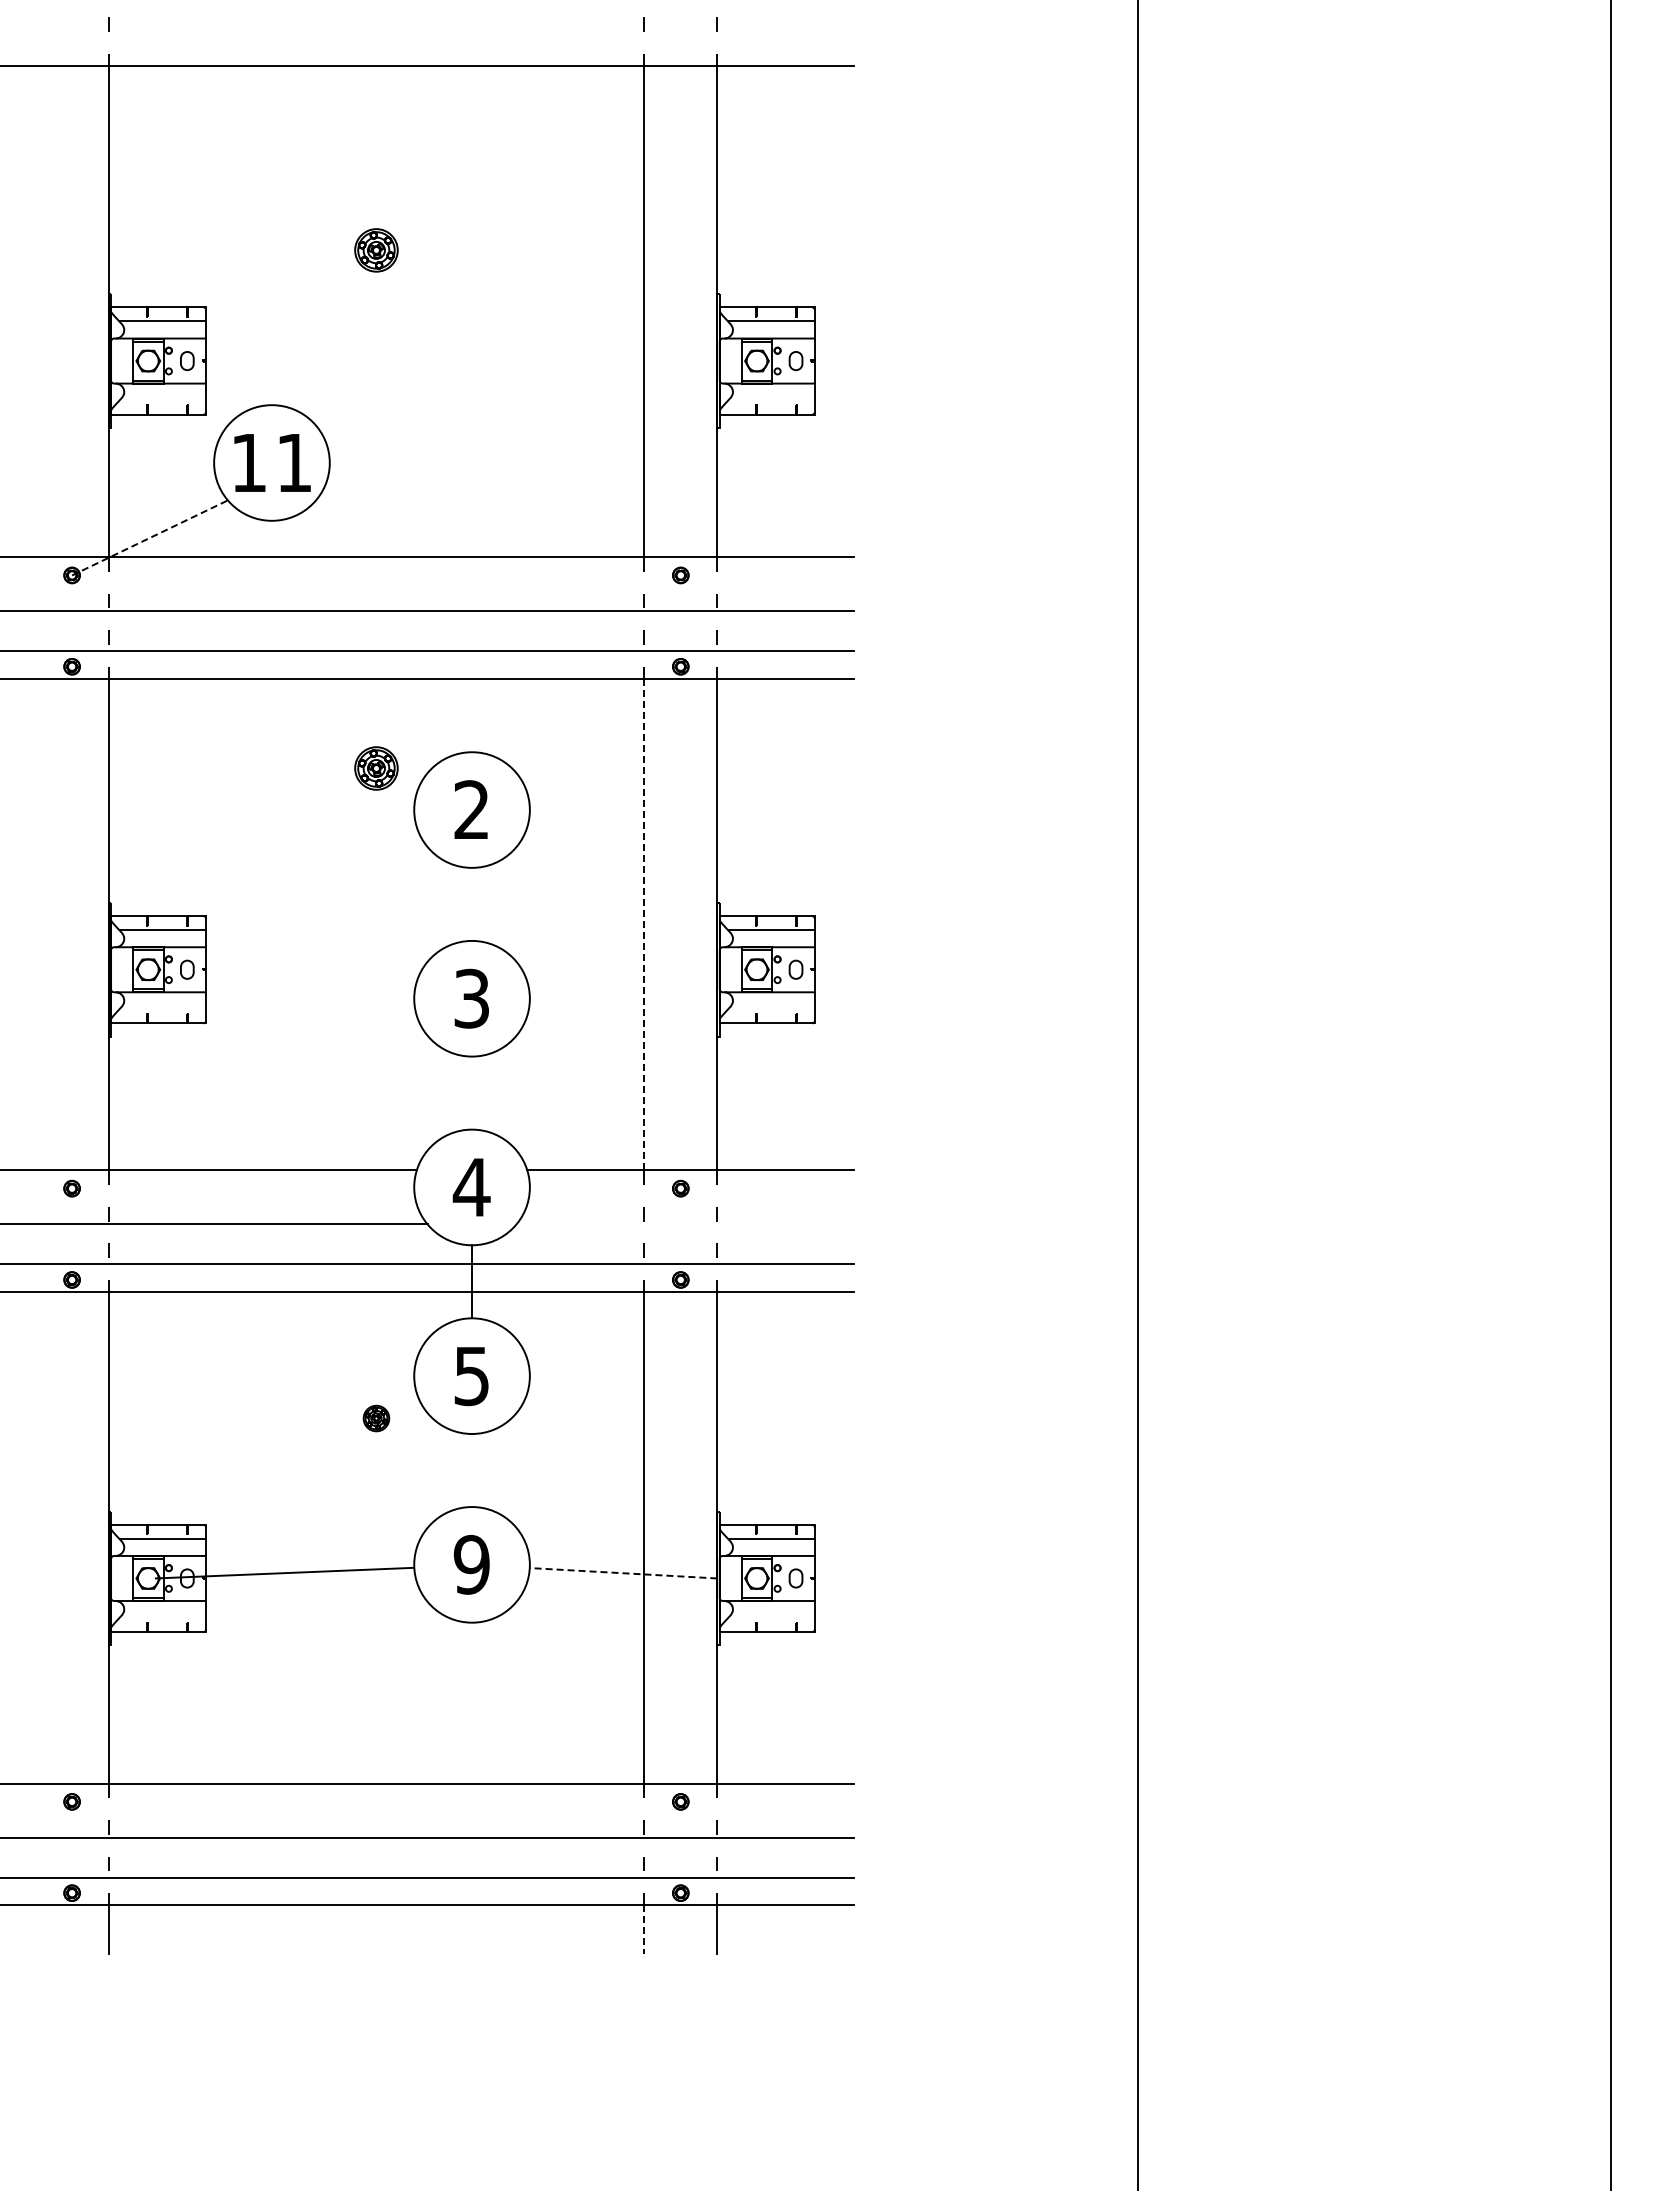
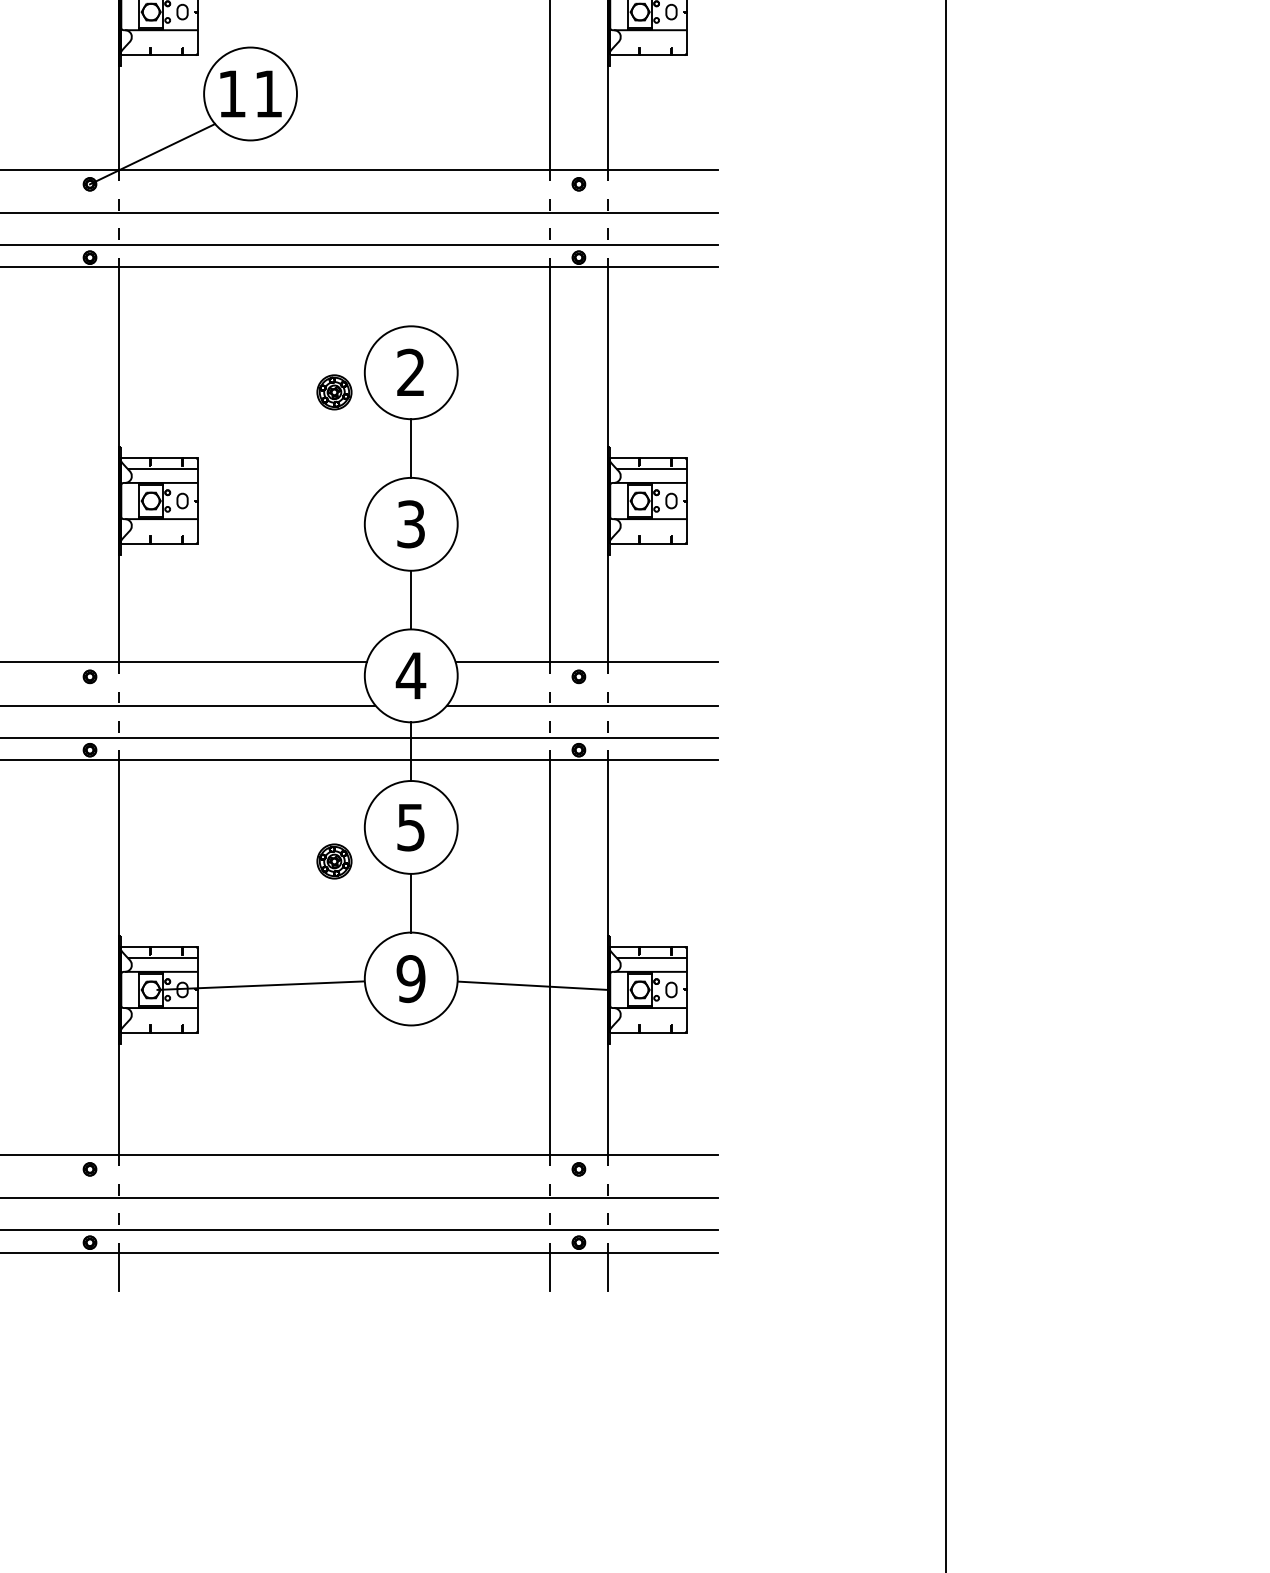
line: (150, 537) -> (152, 153), dashed -> solid
part: (376, 768) -> (334, 392), moved
line: (472, 903) -> (411, 447), added
line: (644, 924) -> (549, 464), dashed -> solid
line: (472, 1092) -> (411, 599), added
line: (684, 1224) -> (581, 705), added
part: (376, 1418) -> (334, 861), size x1.67
line: (472, 1470) -> (411, 903), added
line: (623, 1573) -> (532, 985), dashed -> solid
line: (644, 1929) -> (549, 1271), dashed -> solid

